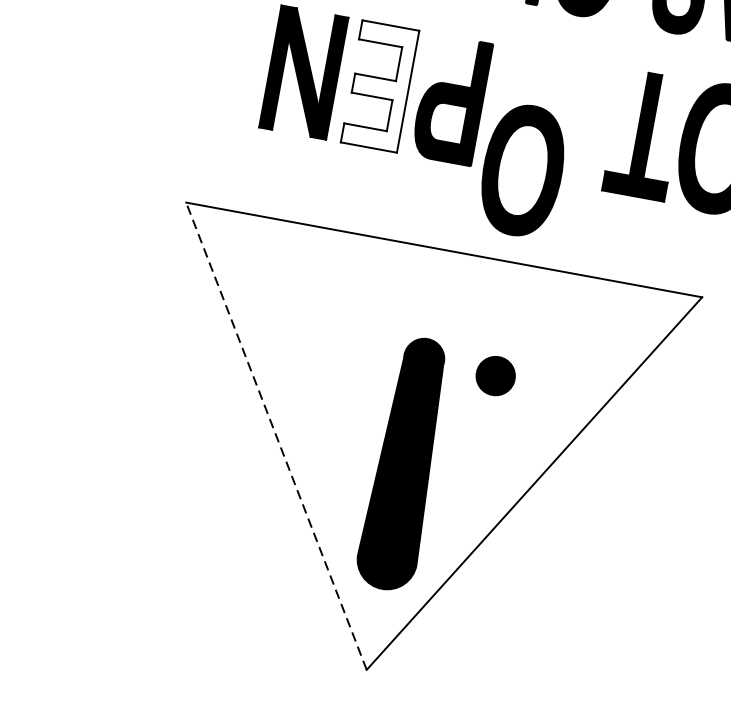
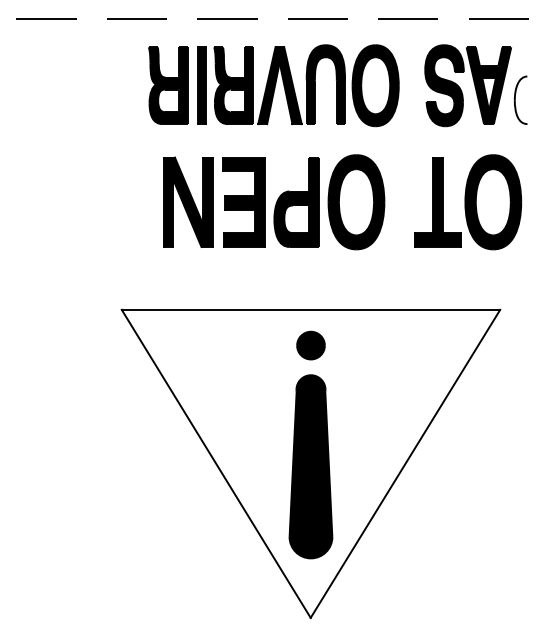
fill: (379, 85) -> (243, 201), added
part: (522, 170) -> (356, 202), moved
part: (495, 375) -> (310, 345), moved
line: (276, 435) -> (216, 463), dashed -> solid

